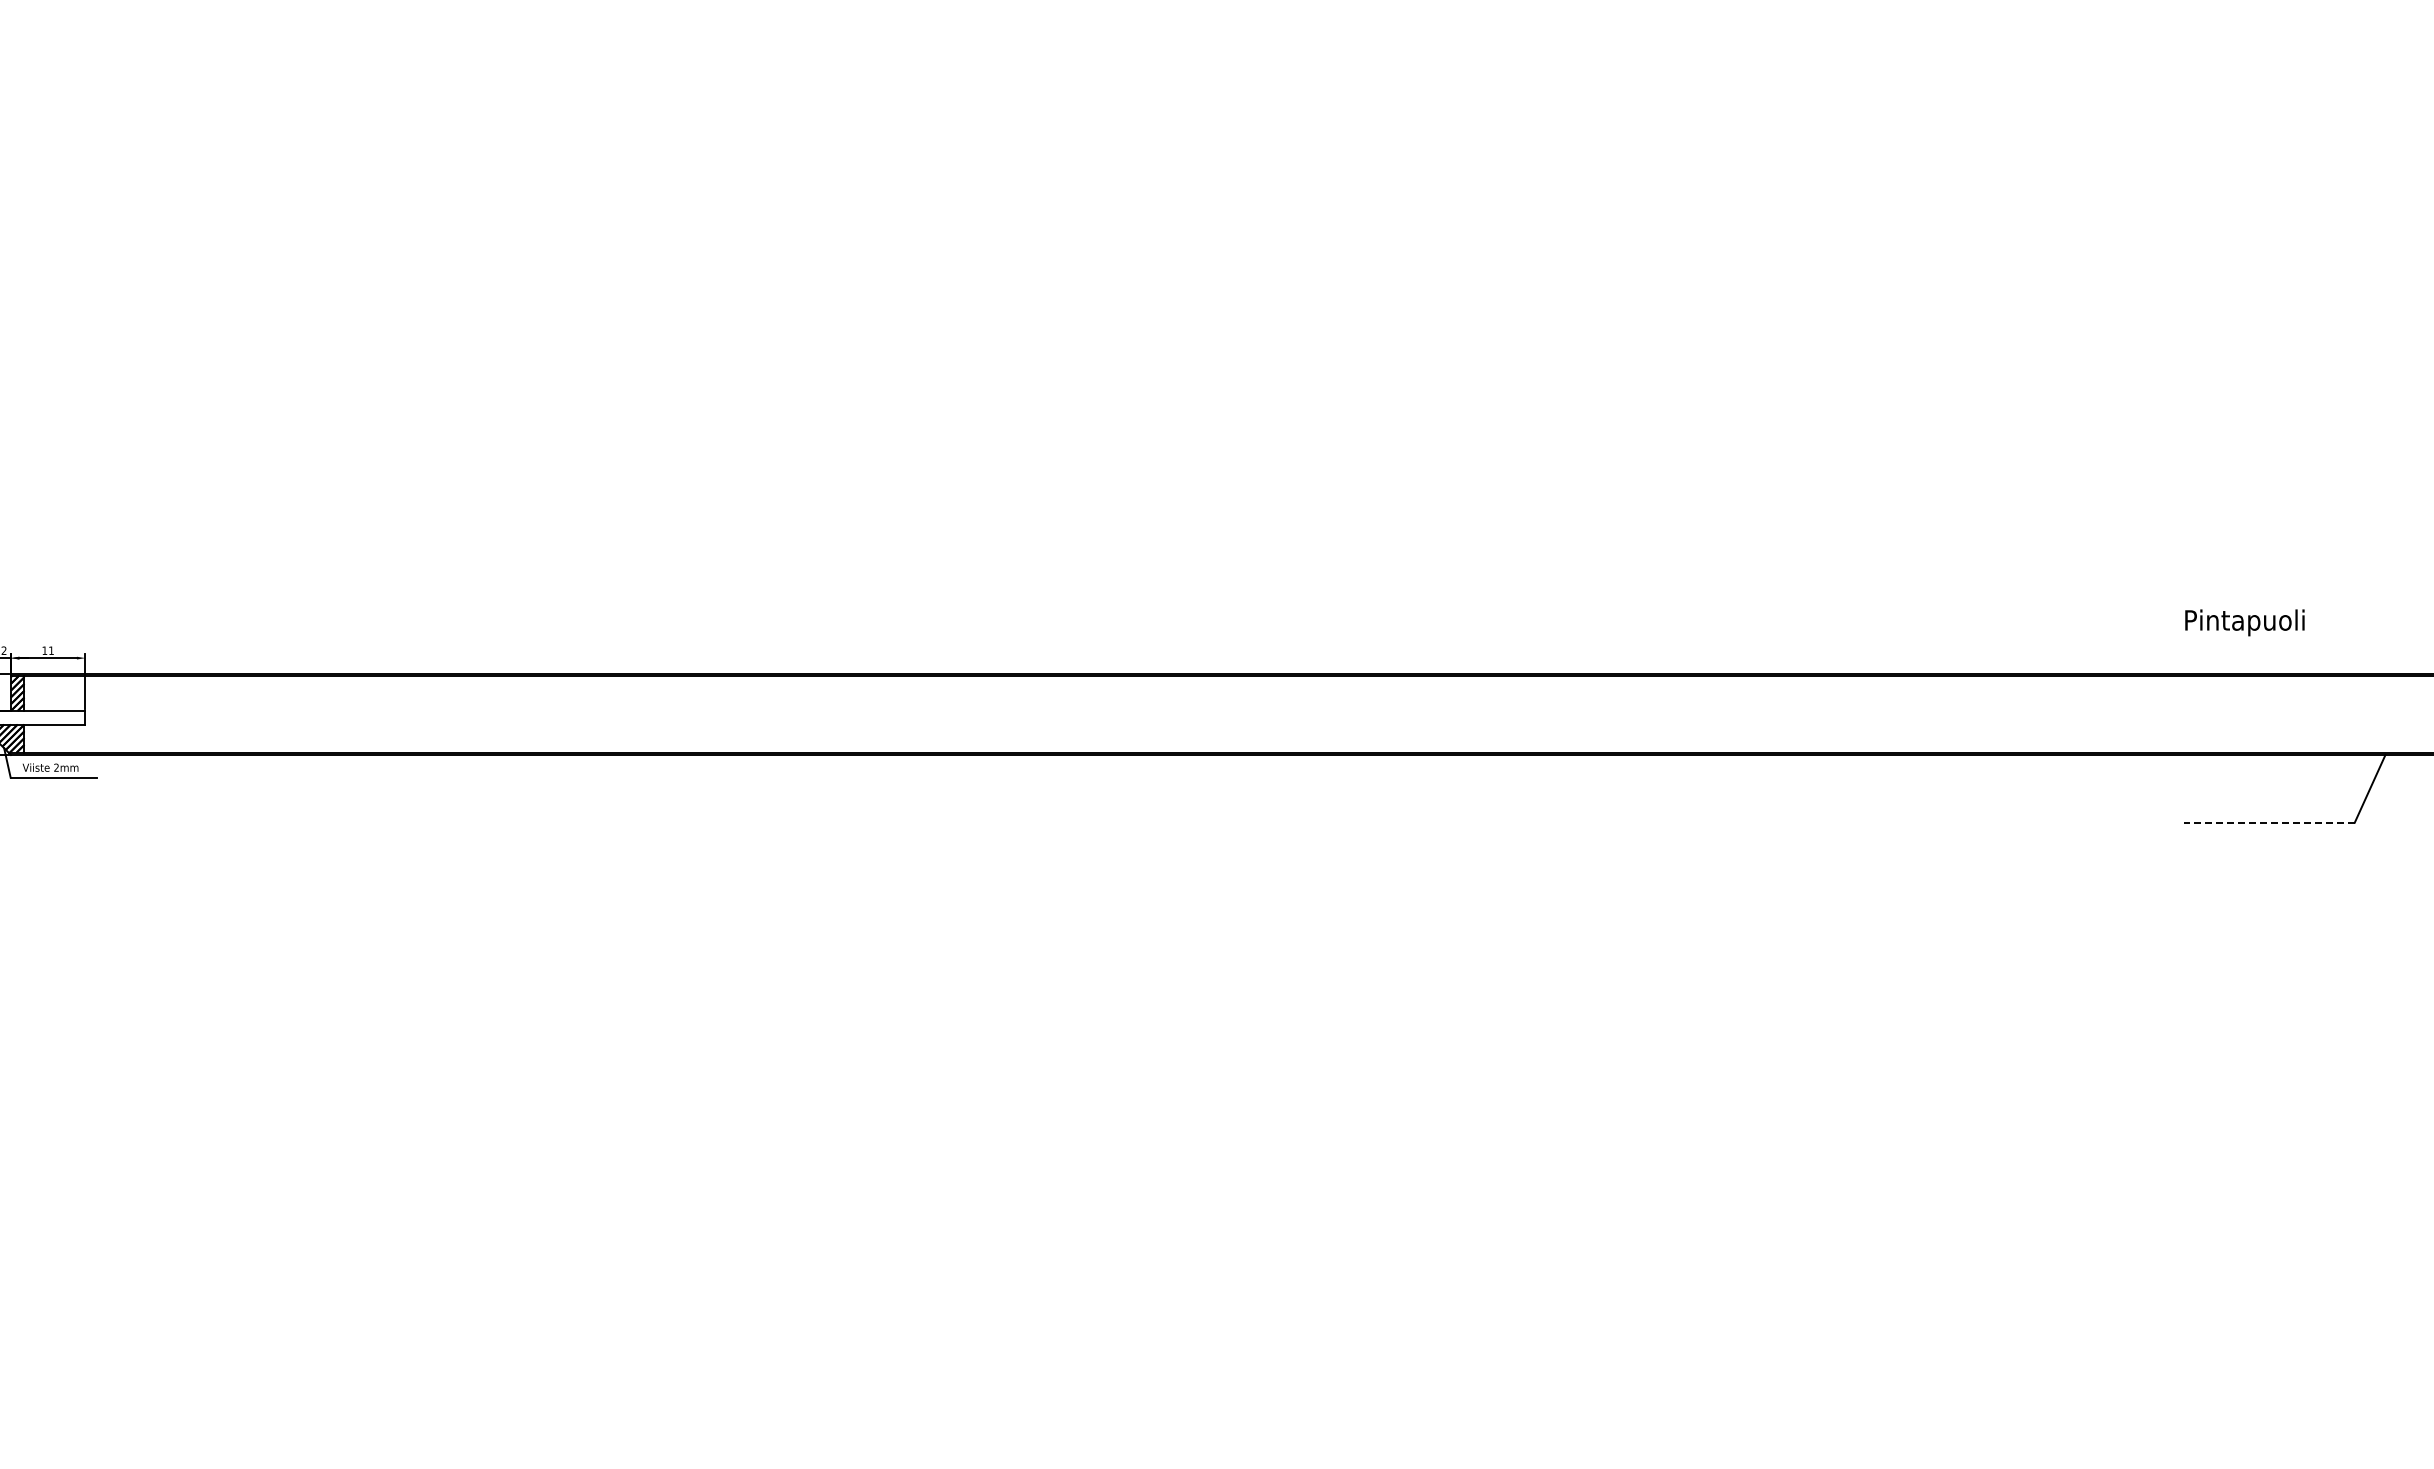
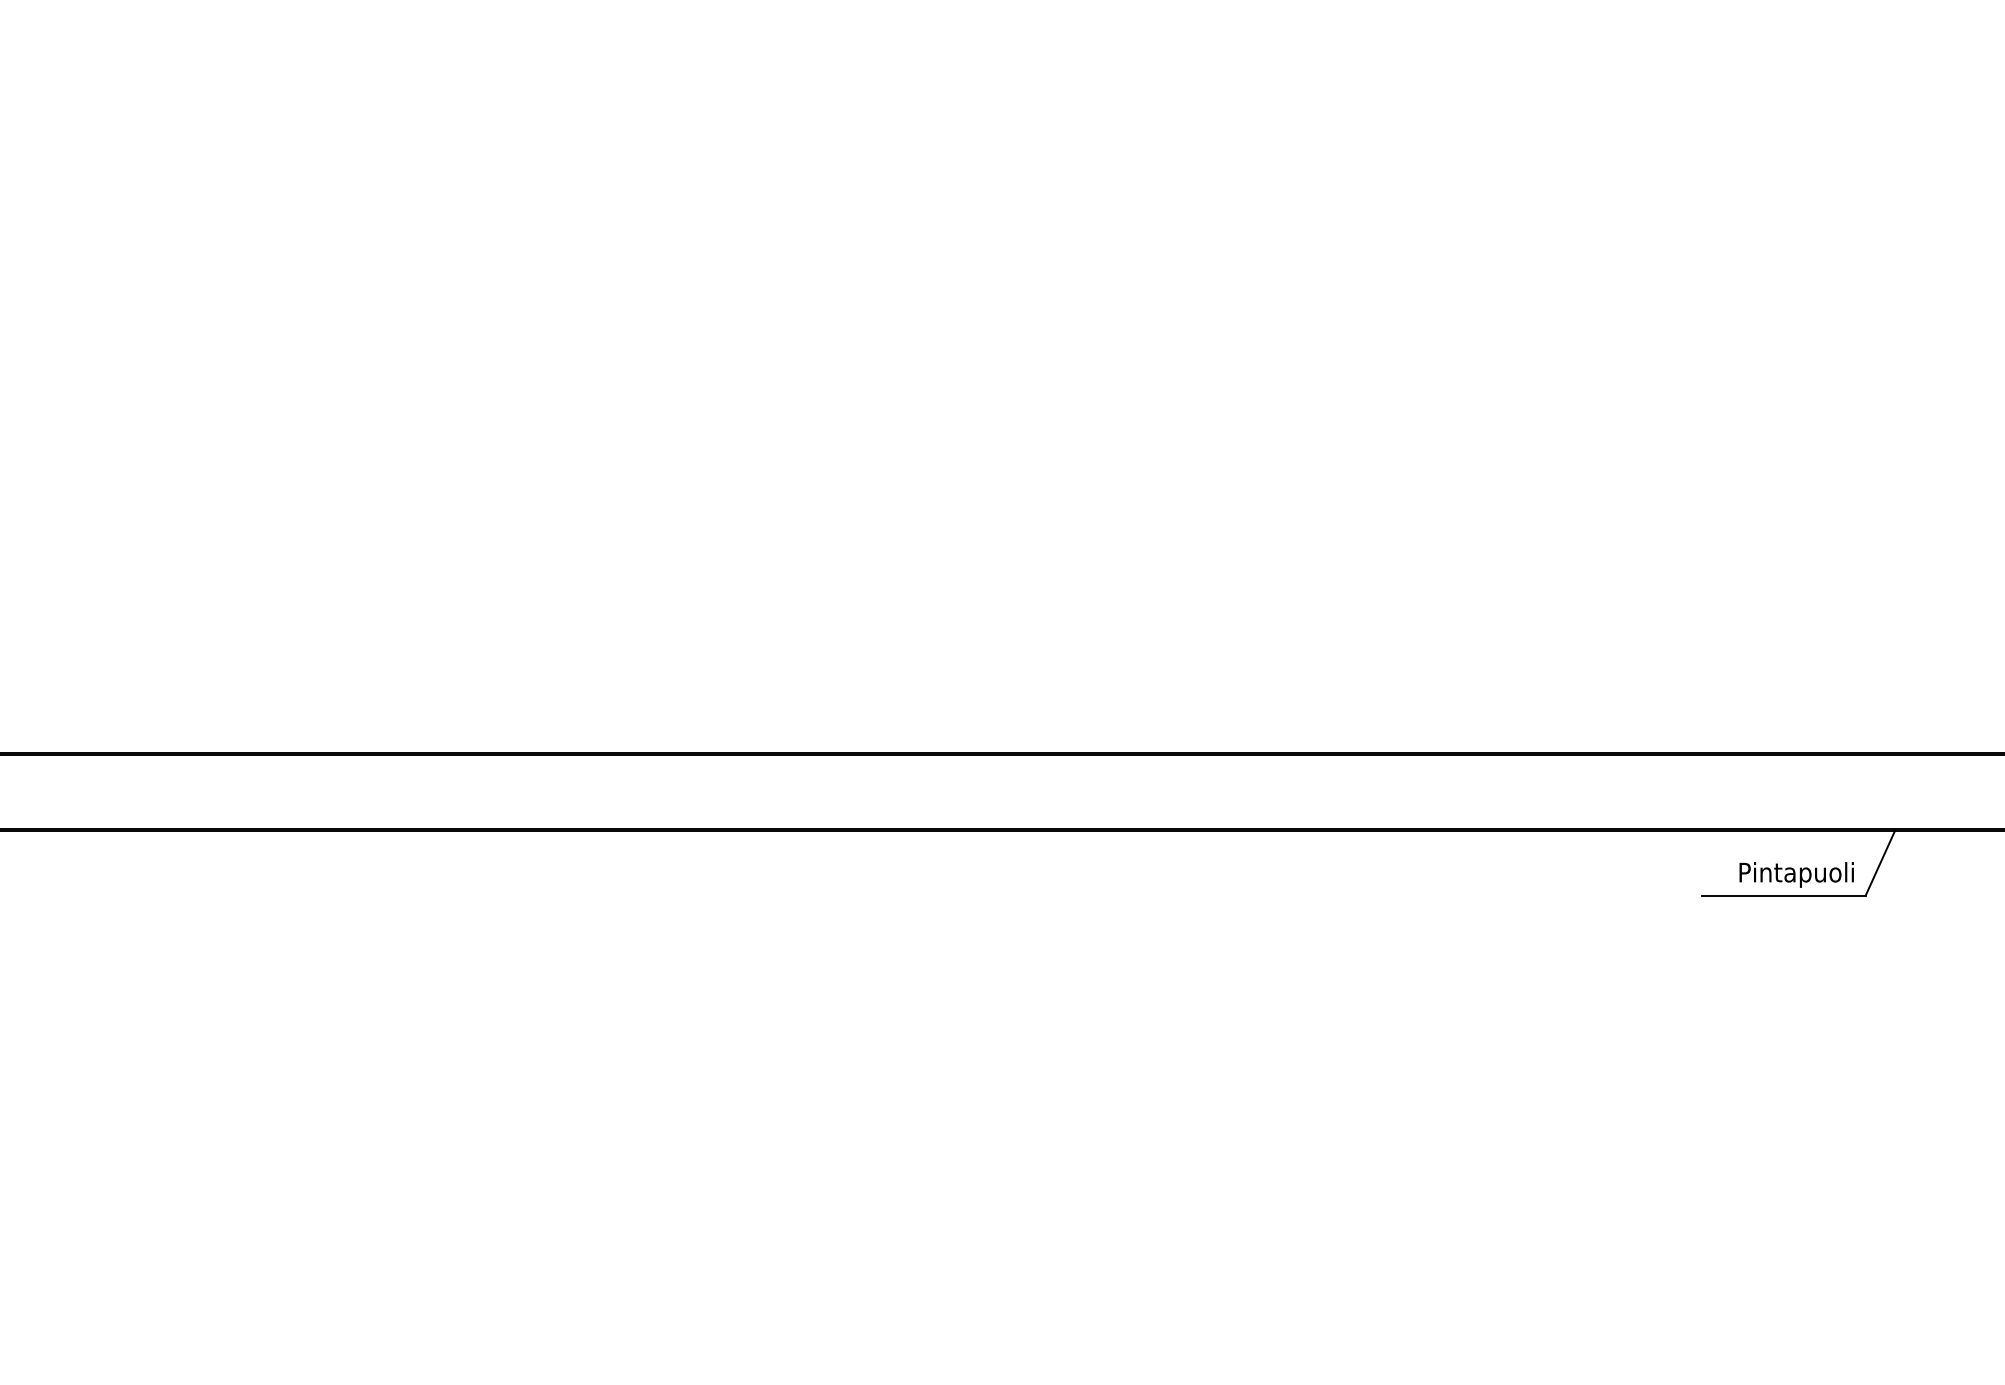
text: (2244, 622) -> (1796, 874), moved
line: (2269, 822) -> (1783, 895), dashed -> solid

